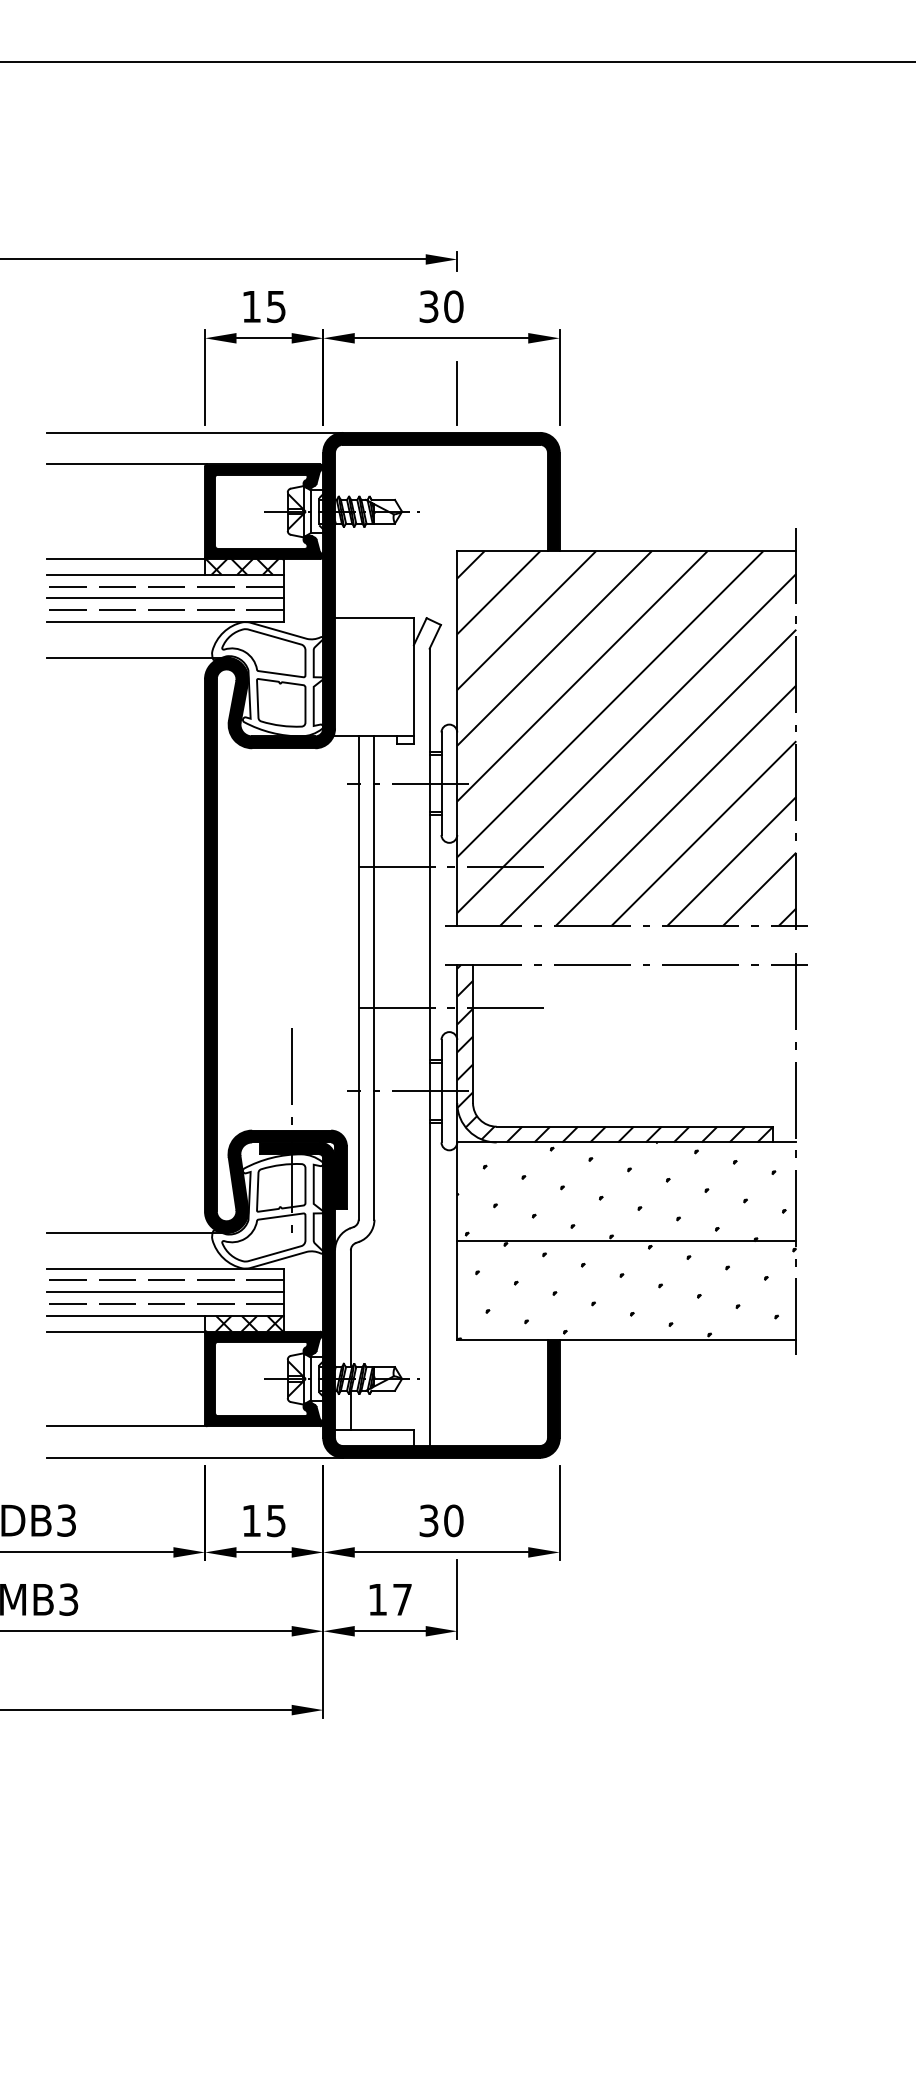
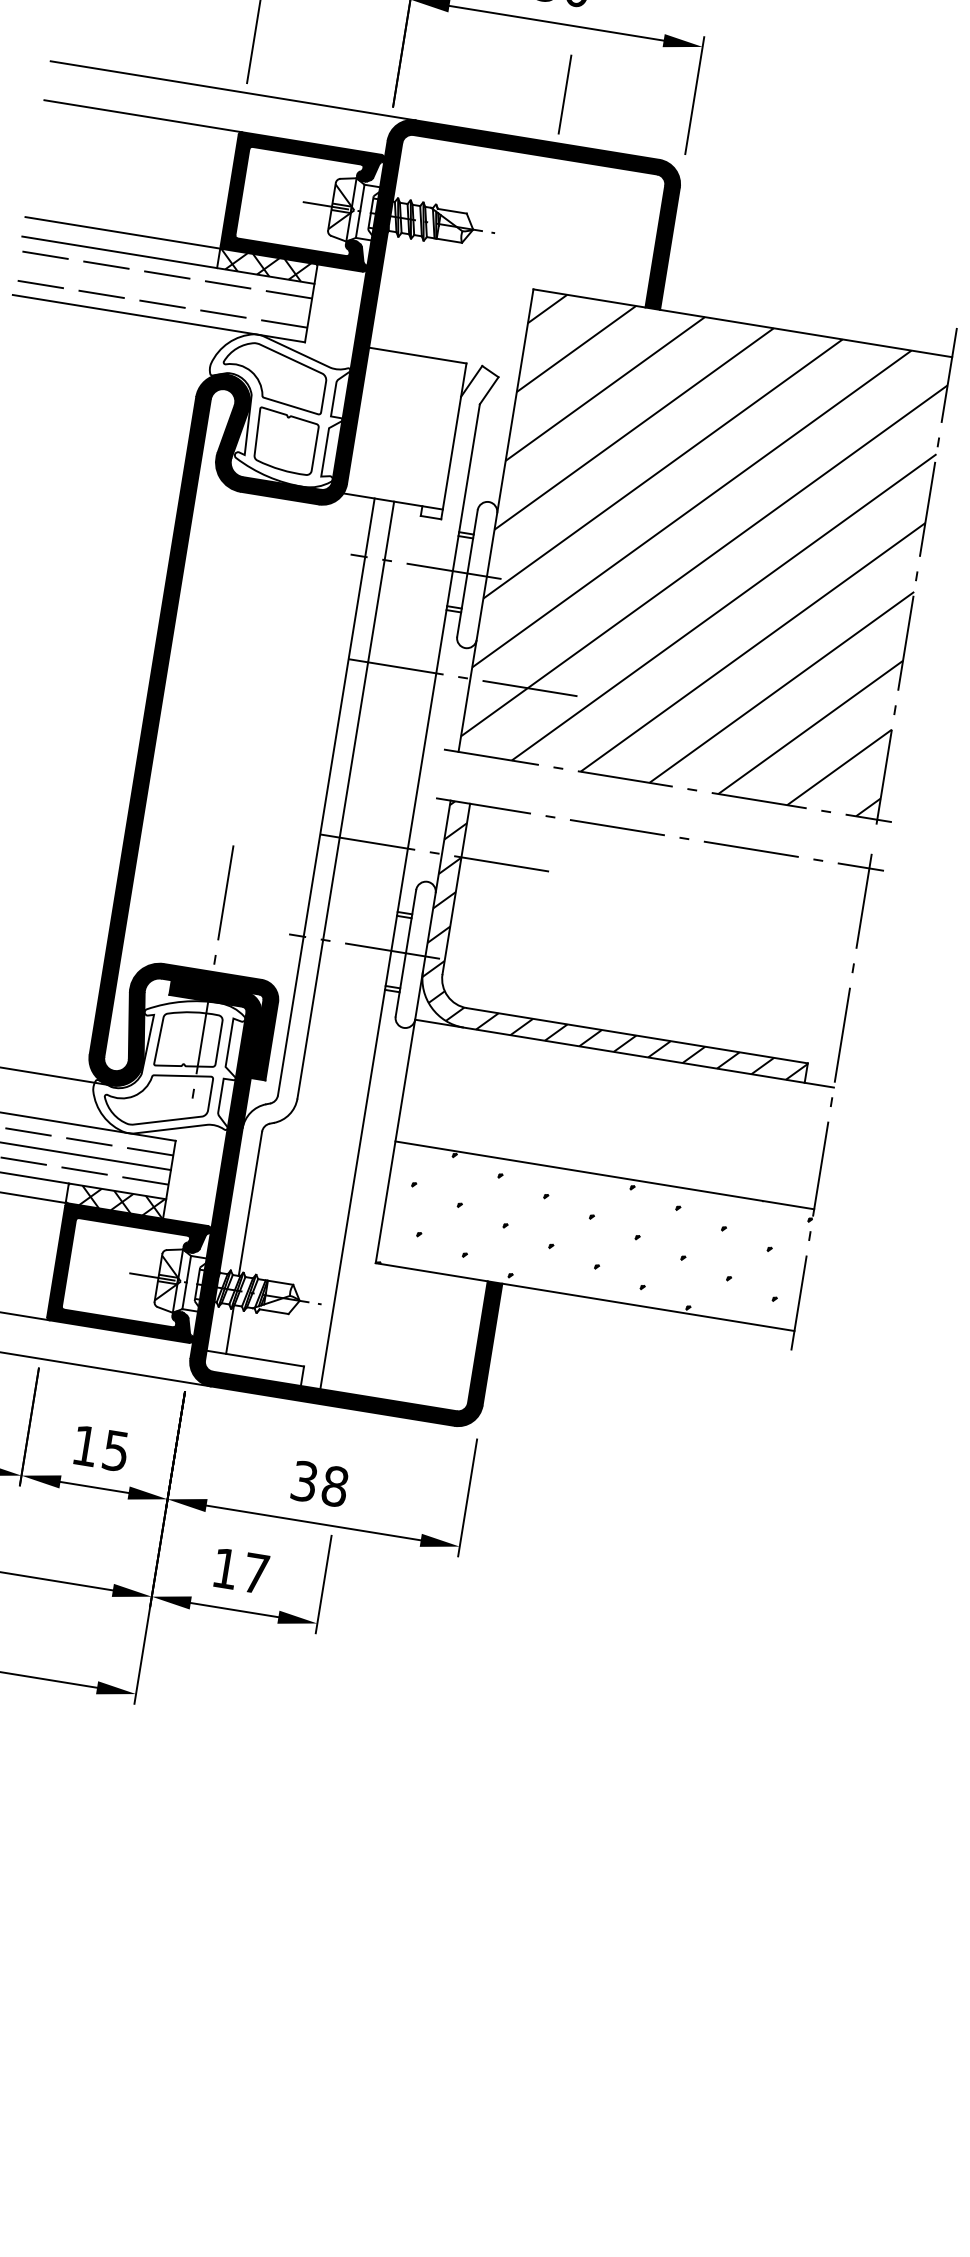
line: (165, 598) -> (163, 289), removed
line: (136, 657) -> (115, 356), removed
hatch: (621, 1191) -> (608, 1113), removed
text: (453, 1520) -> (334, 1485), 30 -> 38

